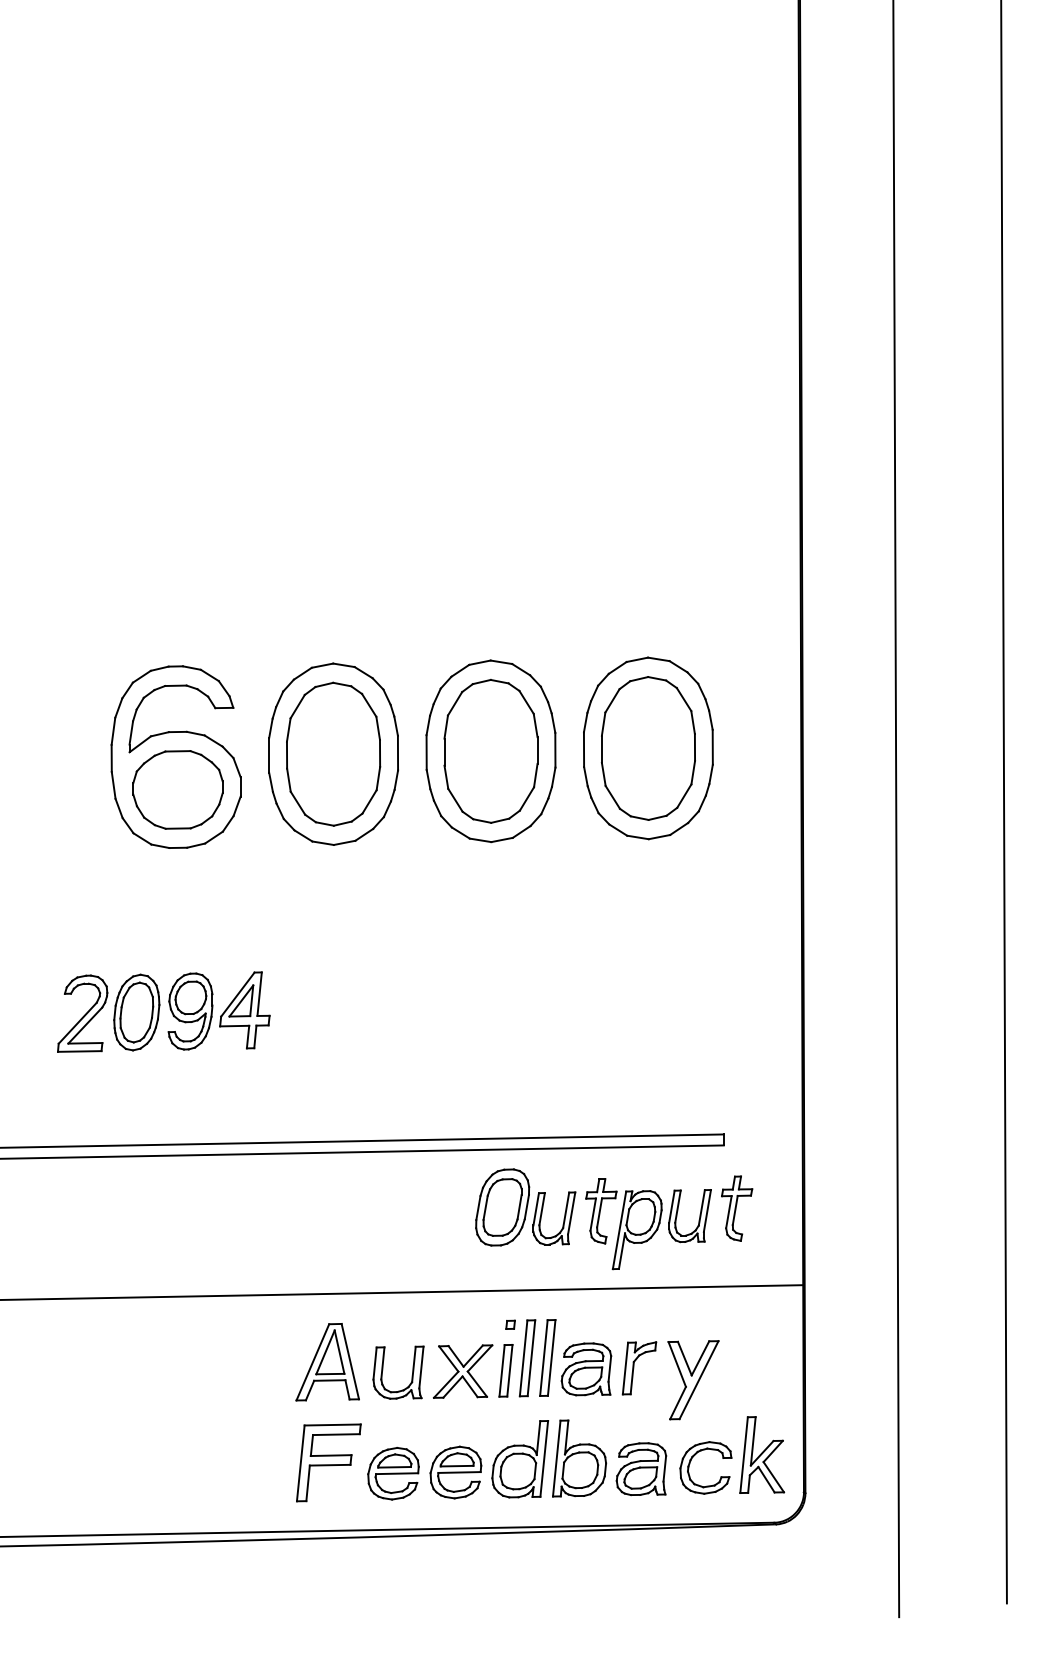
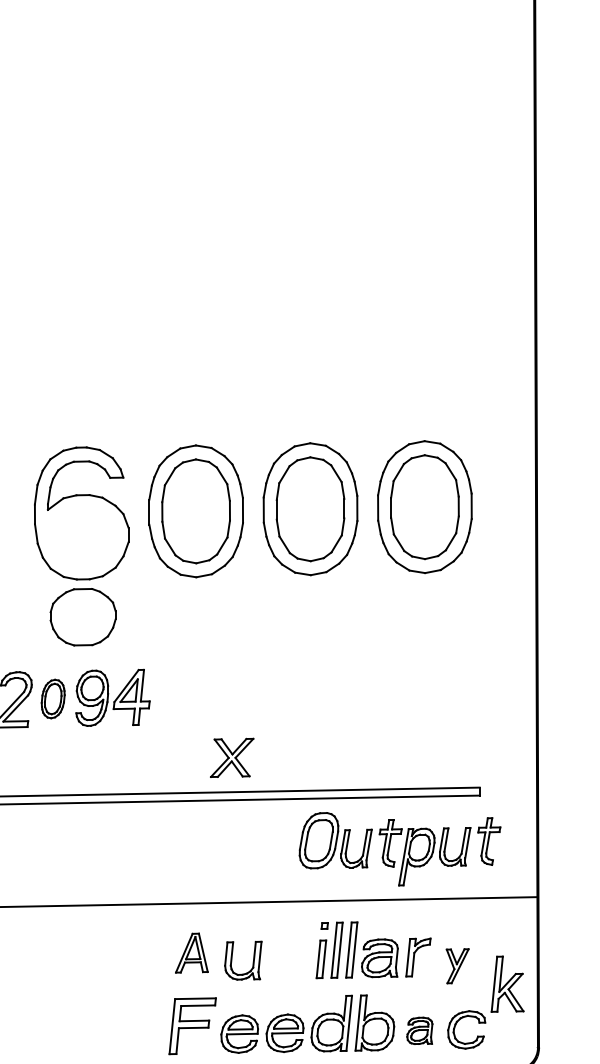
part: (177, 789) -> (82, 616), moved
part: (136, 1012) -> (52, 699), size x0.7
part: (327, 1362) -> (191, 953), size x0.7
part: (462, 1371) -> (231, 757), moved
part: (693, 1380) -> (457, 966), size x0.6
part: (762, 1454) -> (507, 983), moved
part: (641, 1469) -> (419, 1031), size x0.7

